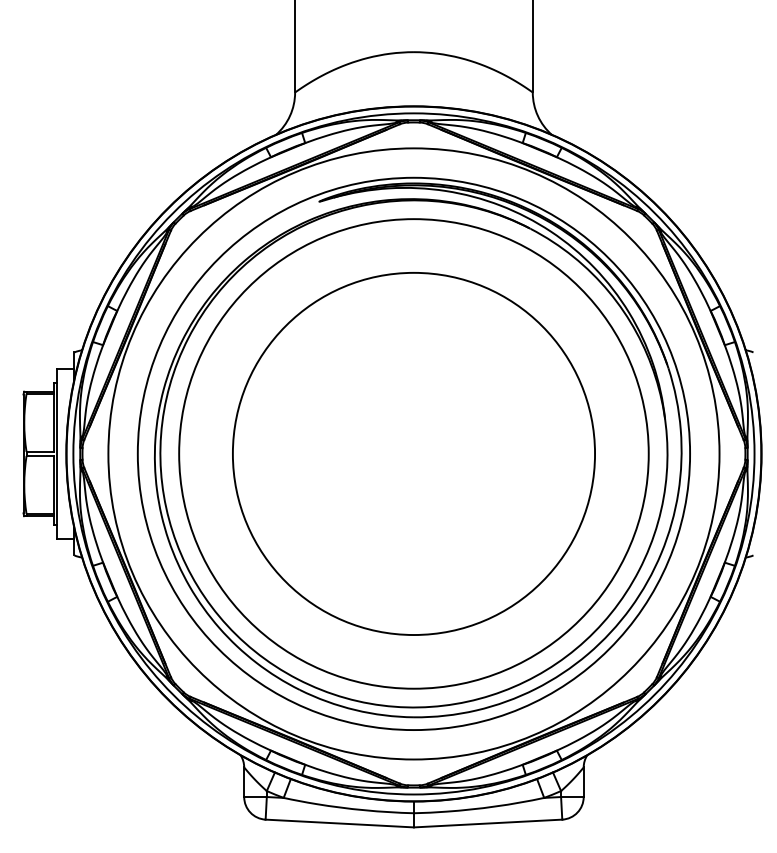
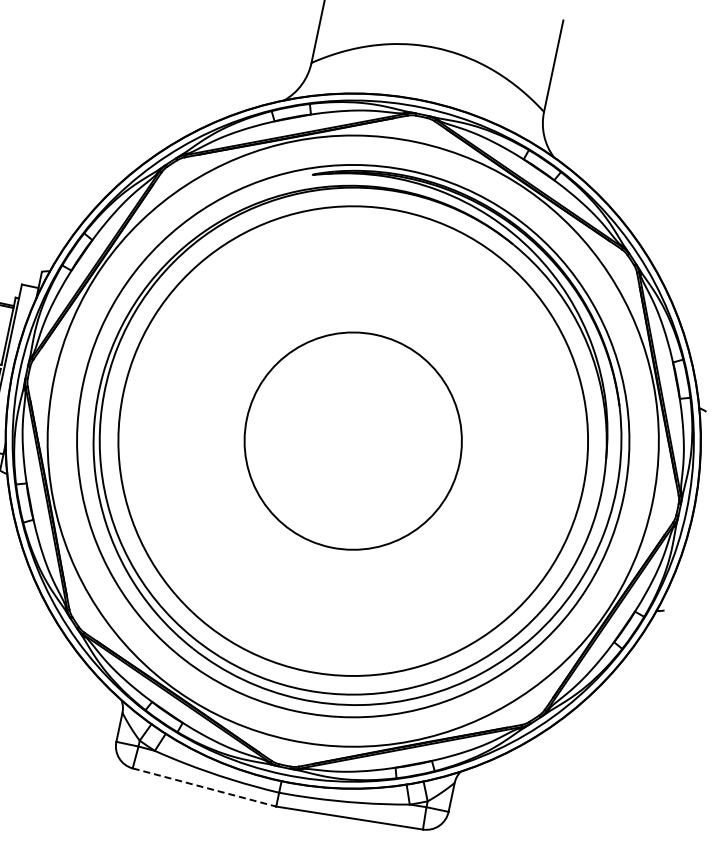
circle: (413, 453) -> (352, 440), size x0.6
line: (340, 823) -> (205, 787), solid -> dashed

